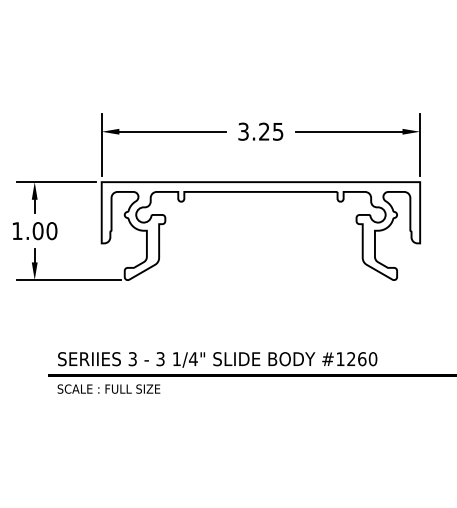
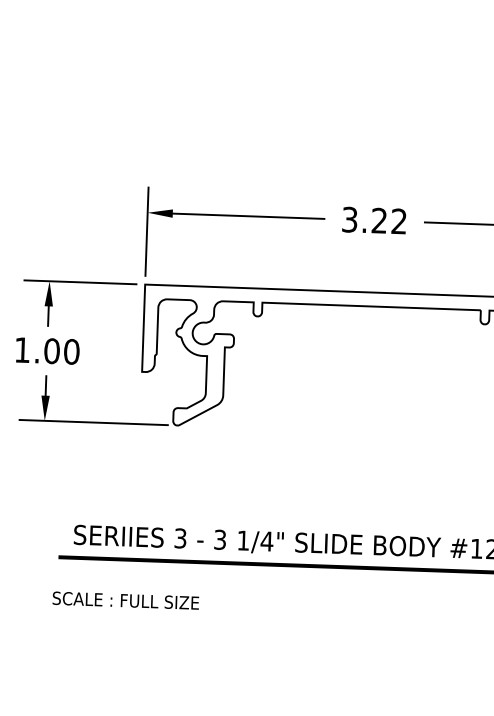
text: (278, 131) -> (399, 221), 3.25 -> 3.22
text: (108, 388) -> (125, 599), moved

